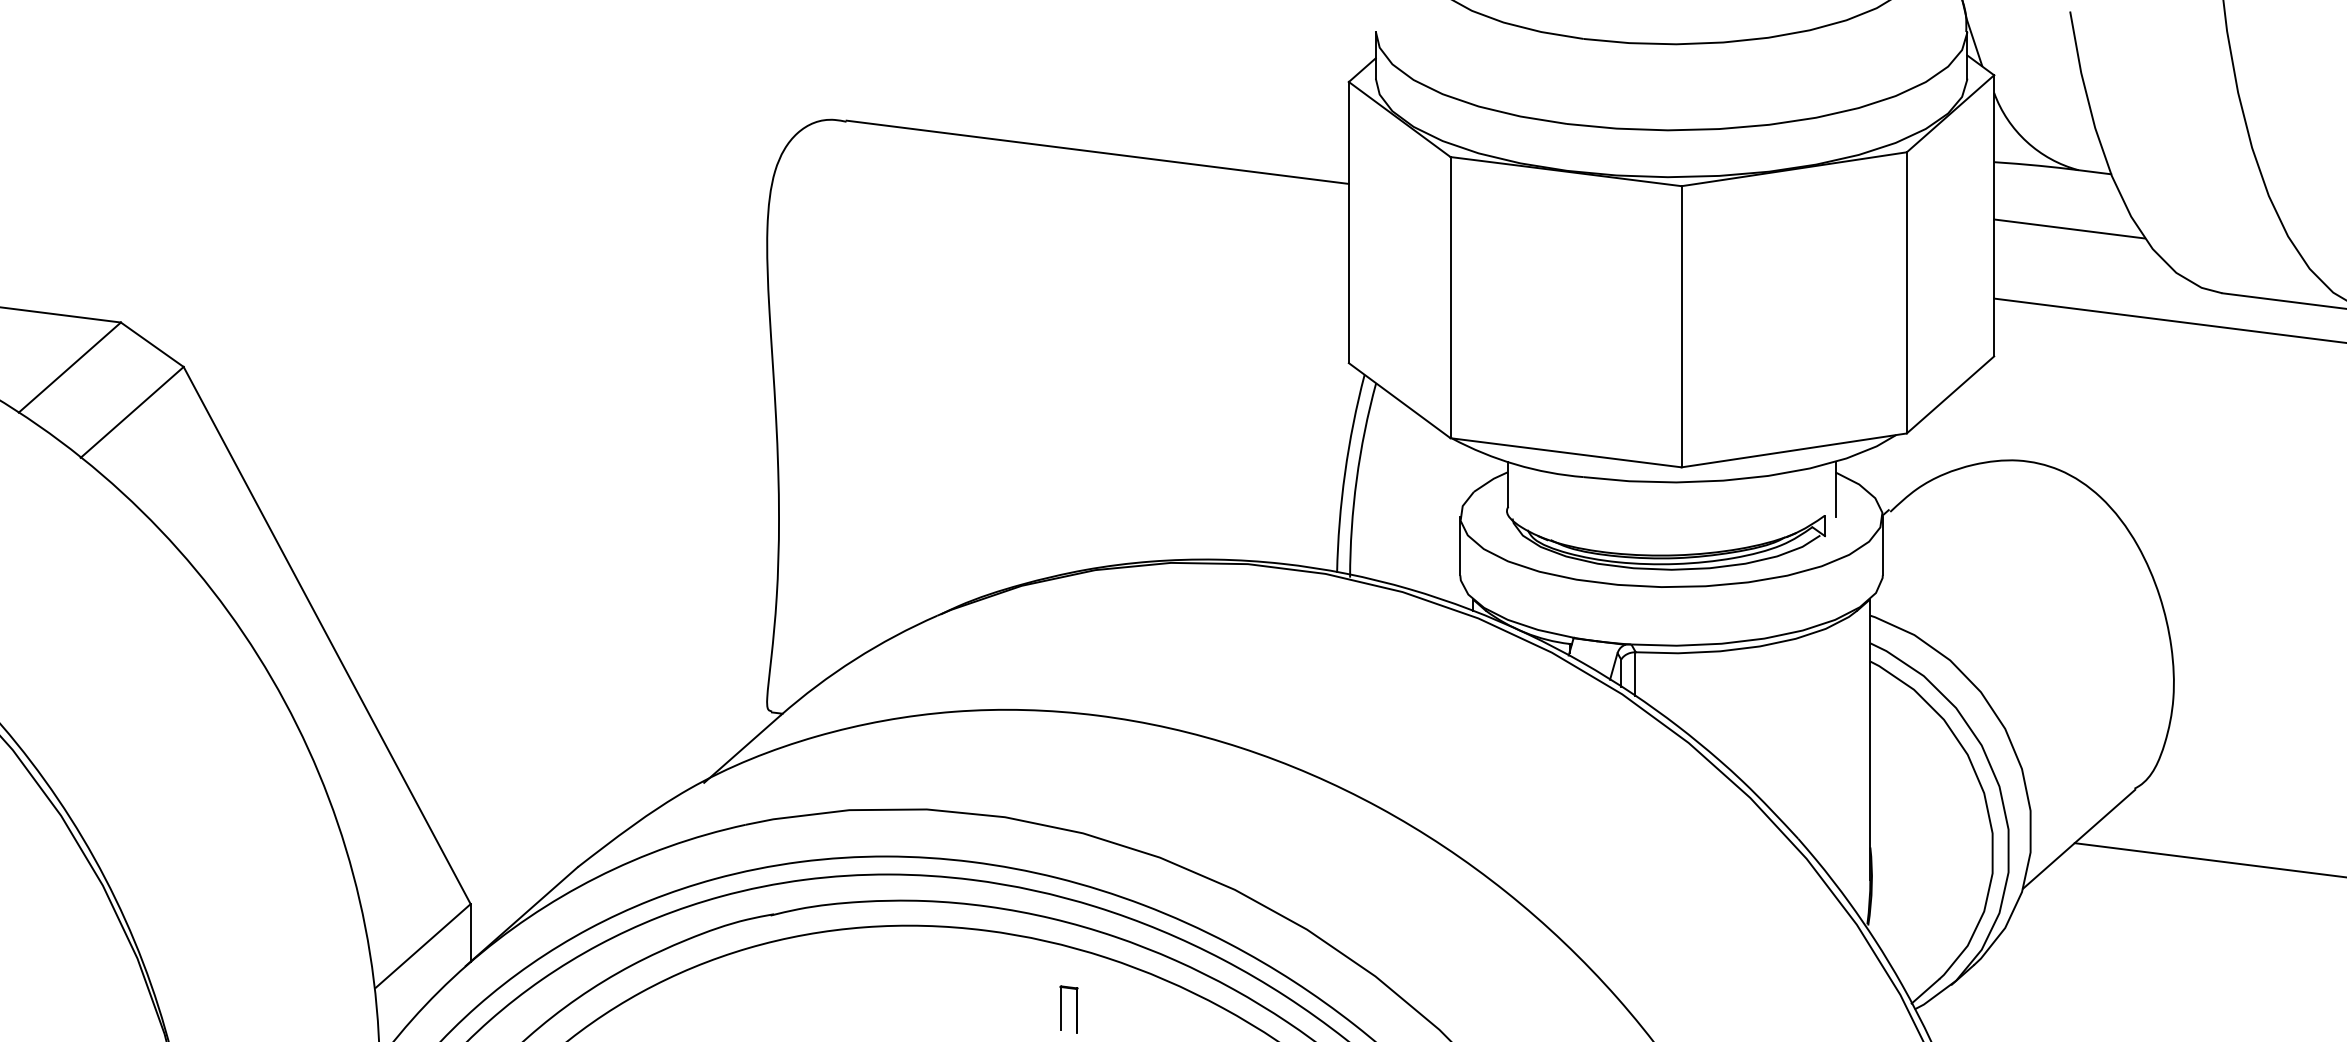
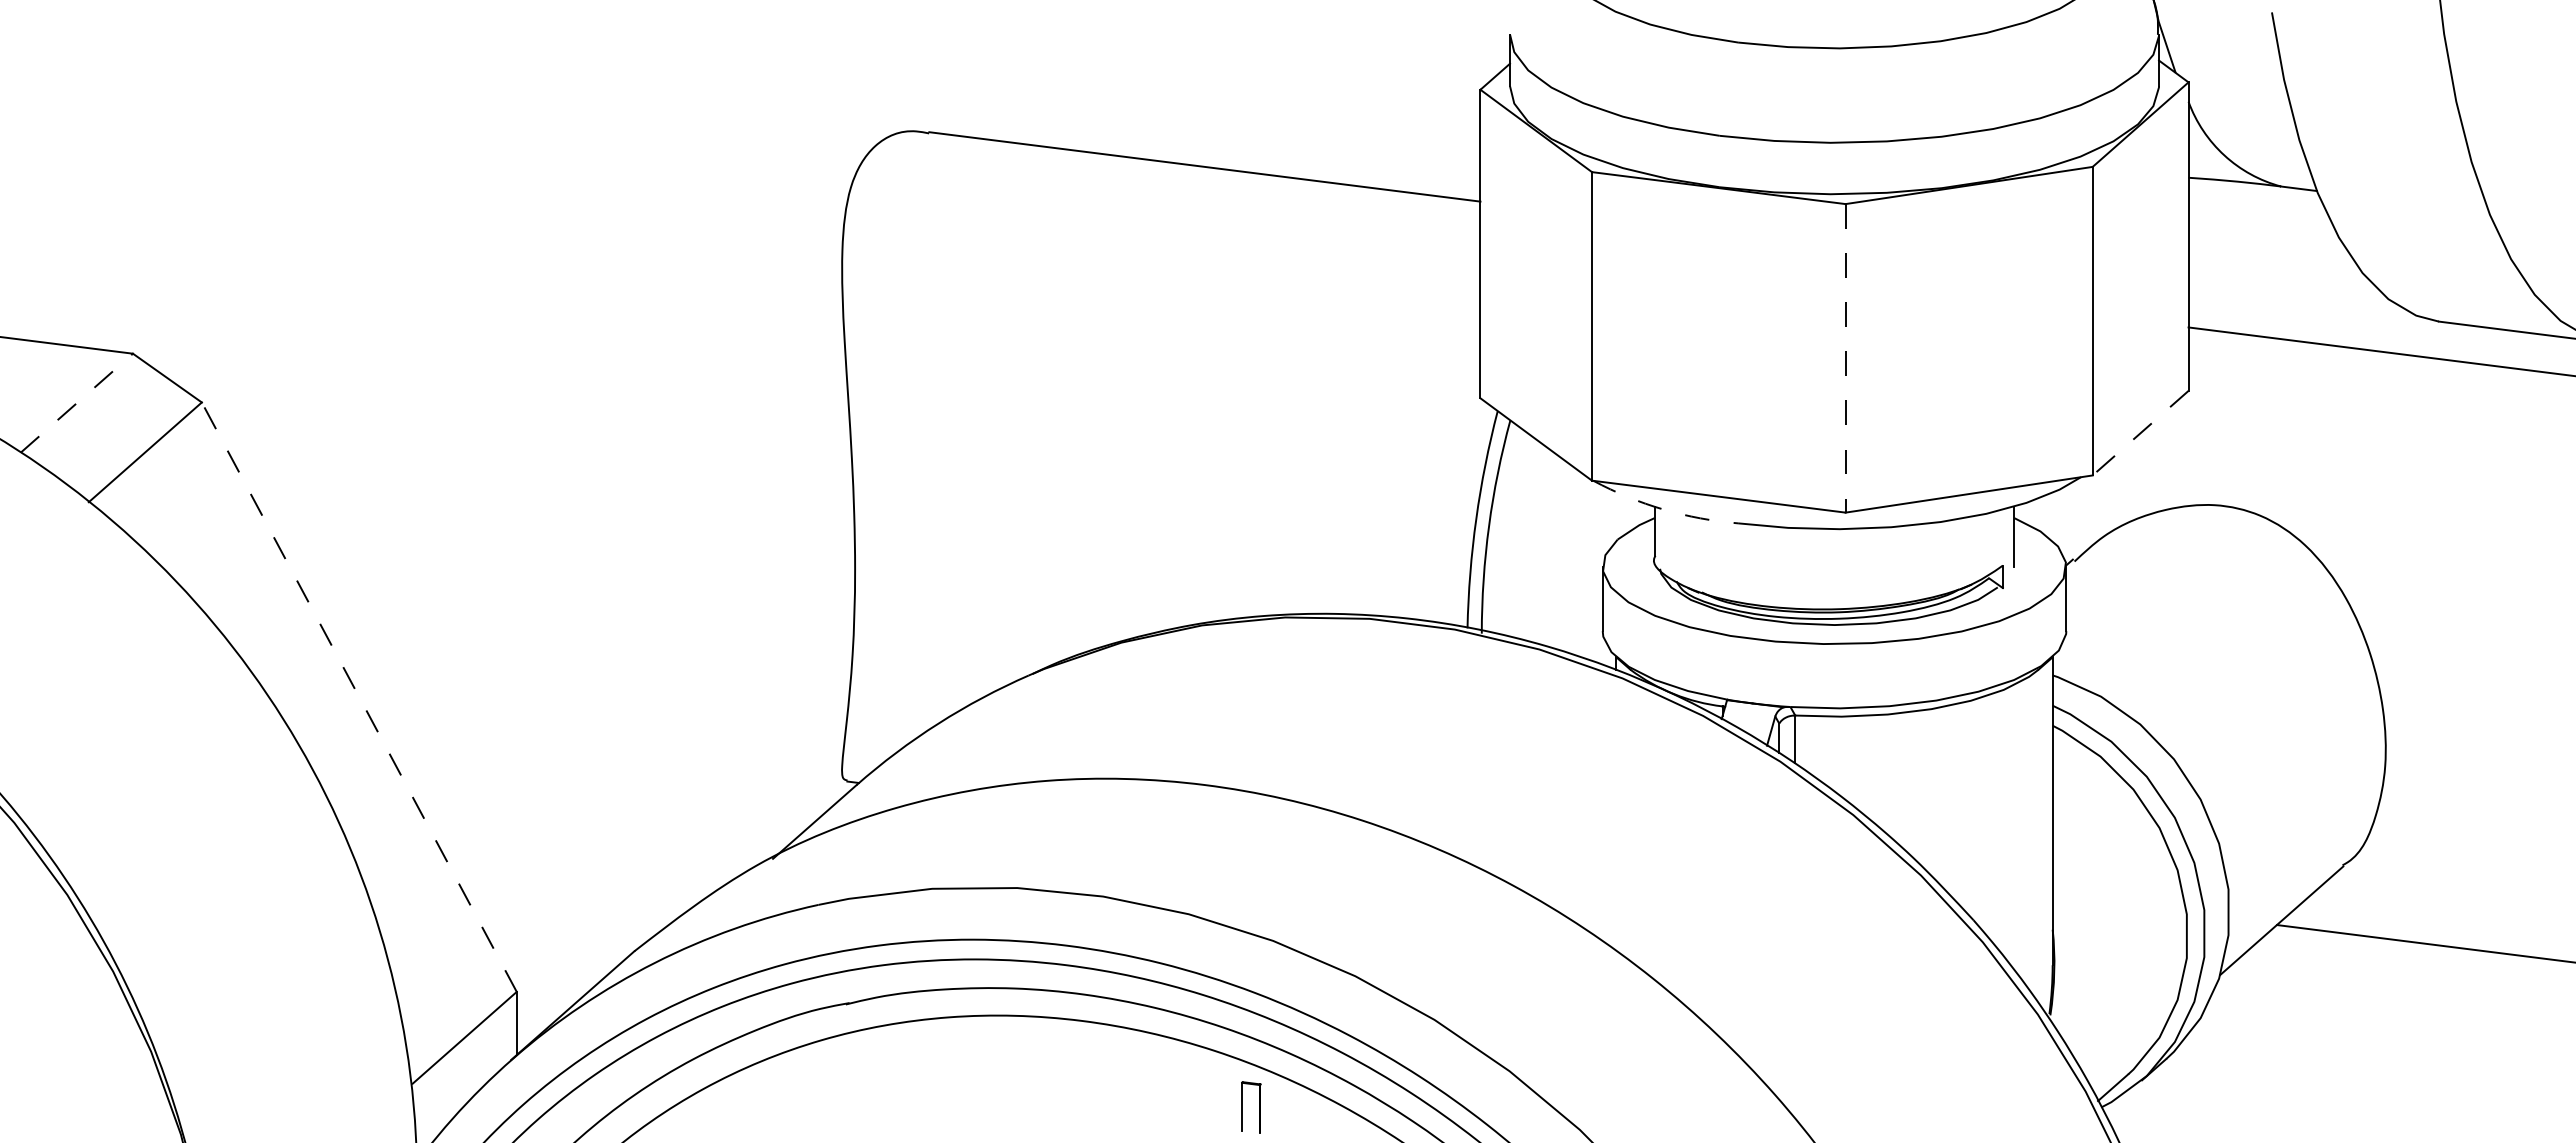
line: (2068, 228) -> (2270, 250), removed
line: (1681, 326) -> (1845, 358), solid -> dashed
line: (69, 367) -> (76, 403), solid -> dashed
line: (1950, 395) -> (2140, 433), solid -> dashed
arc: (1515, 464) -> (1663, 509), solid -> dashed
line: (327, 634) -> (359, 696), solid -> dashed
part: (1076, 1009) -> (1259, 1107), moved

